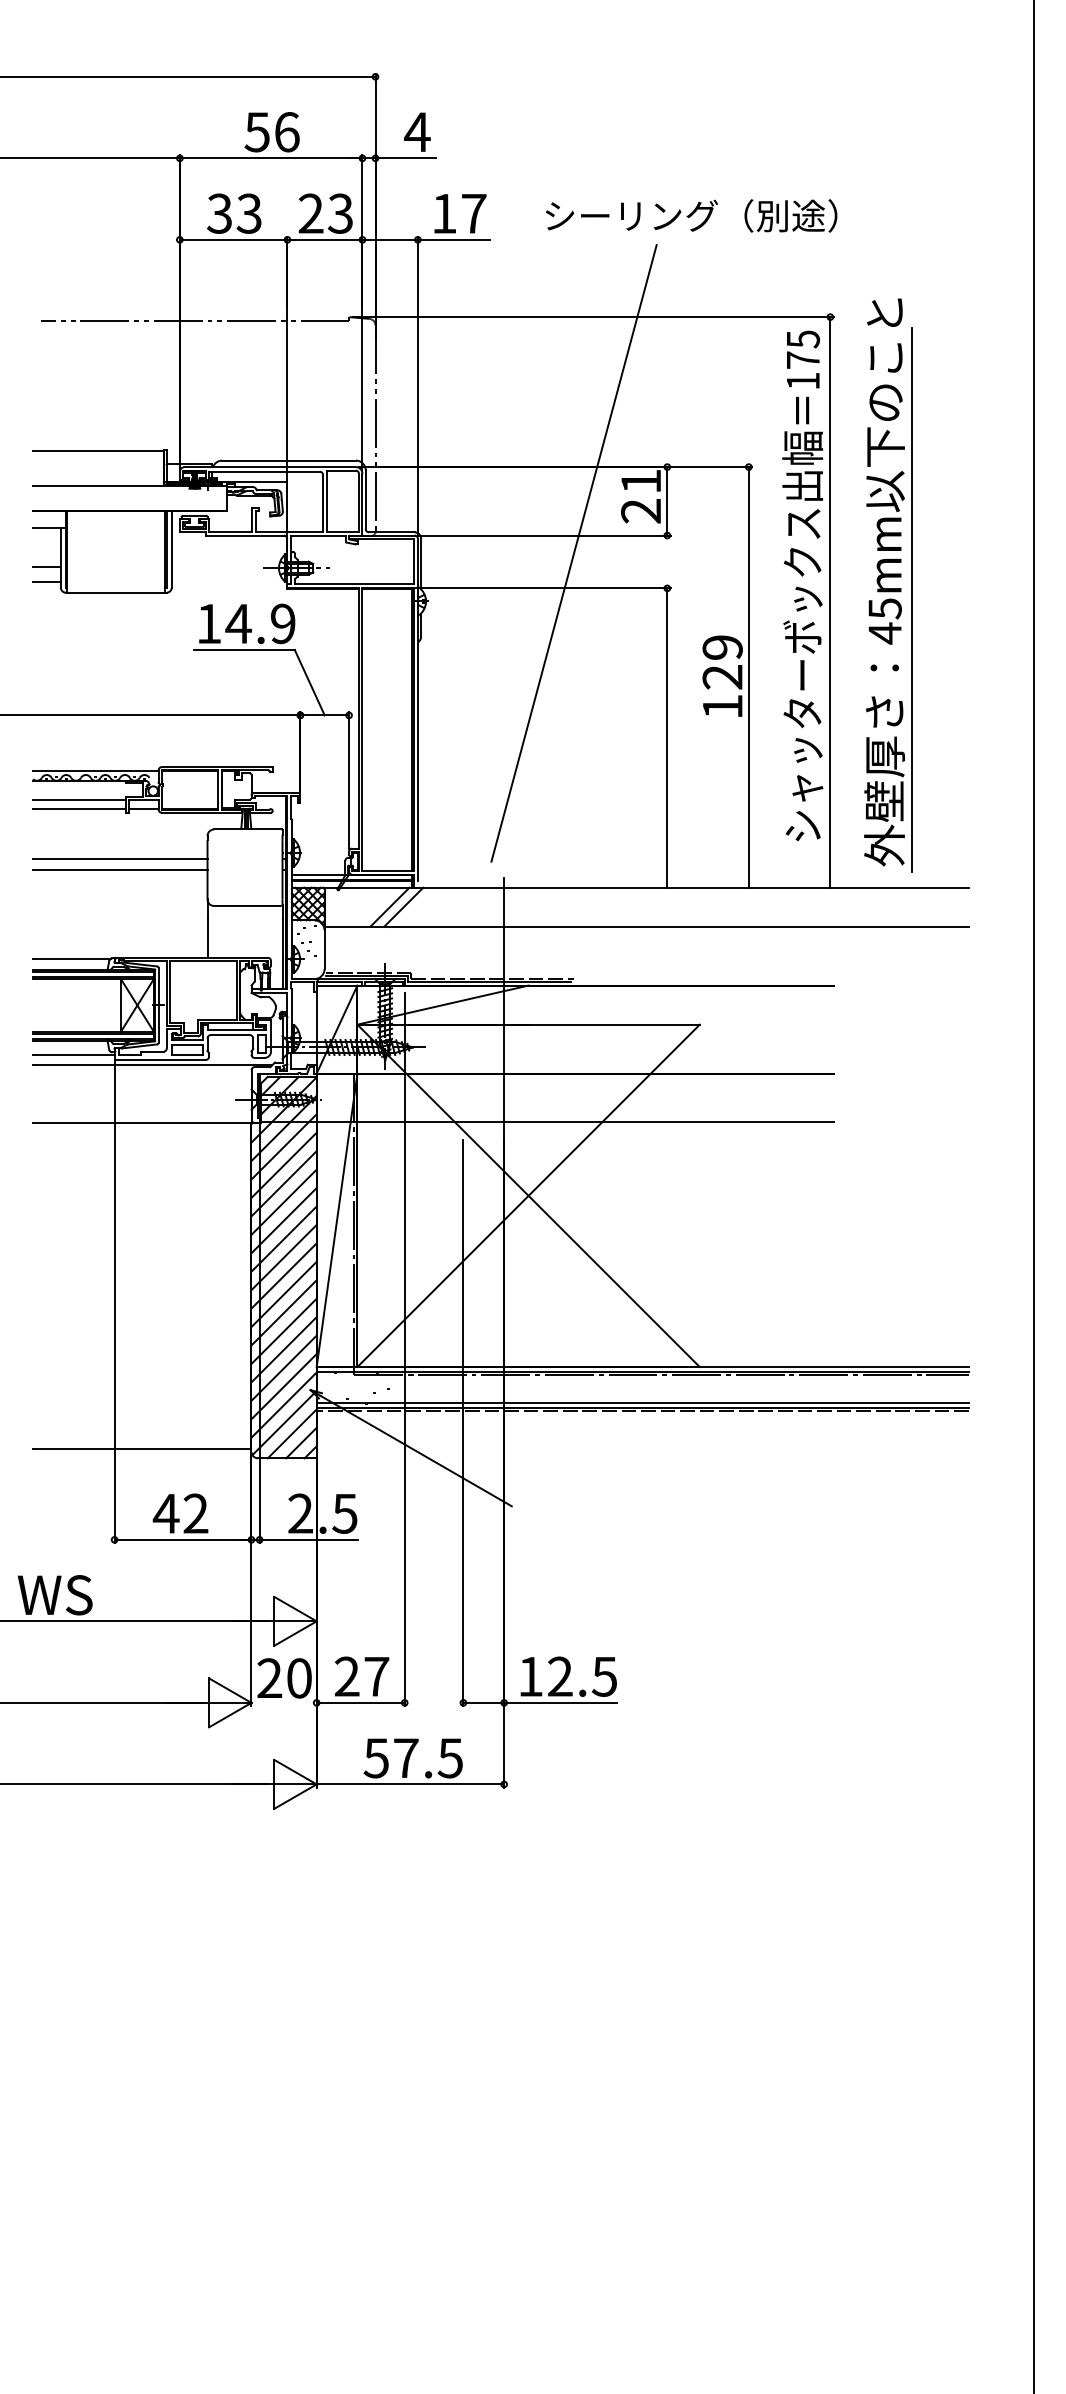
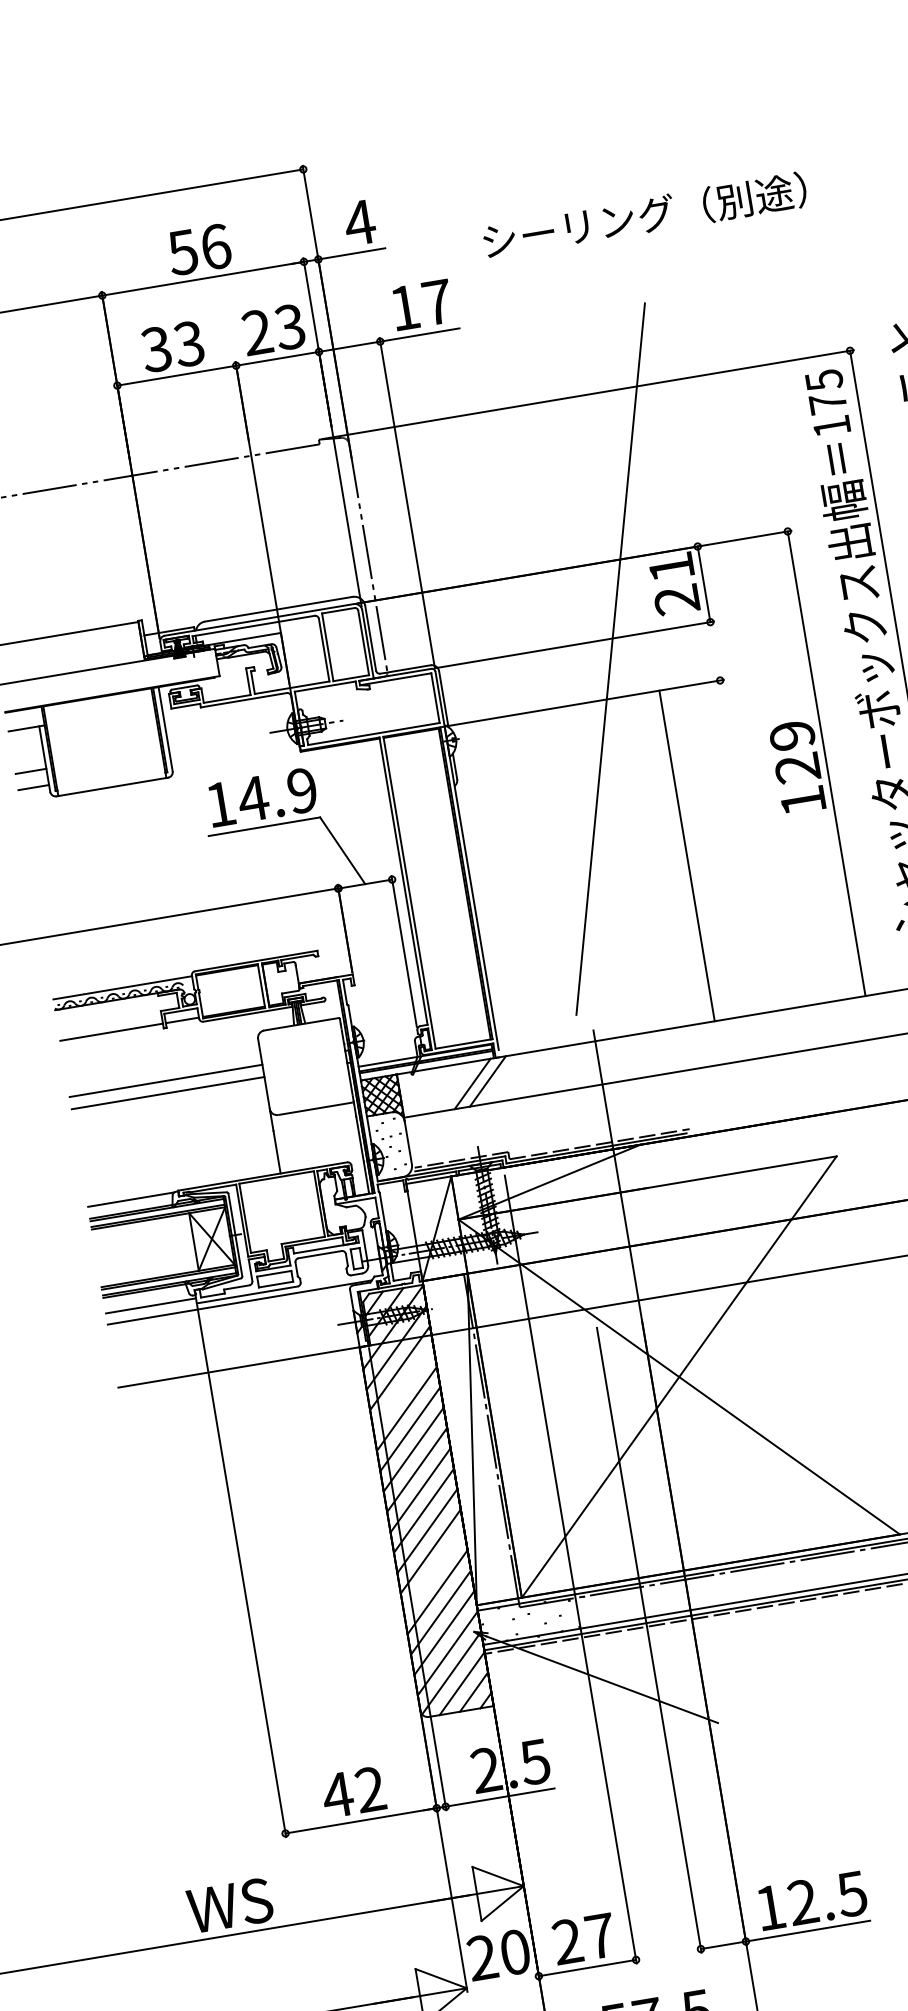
text: (691, 215) -> (644, 215), moved
line: (667, 737) -> (687, 855), moved
line: (79, 800) -> (110, 1023), removed
line: (283, 1164) -> (402, 1387), removed
line: (283, 1330) -> (433, 1571), removed
line: (142, 1448) -> (299, 1727), removed

